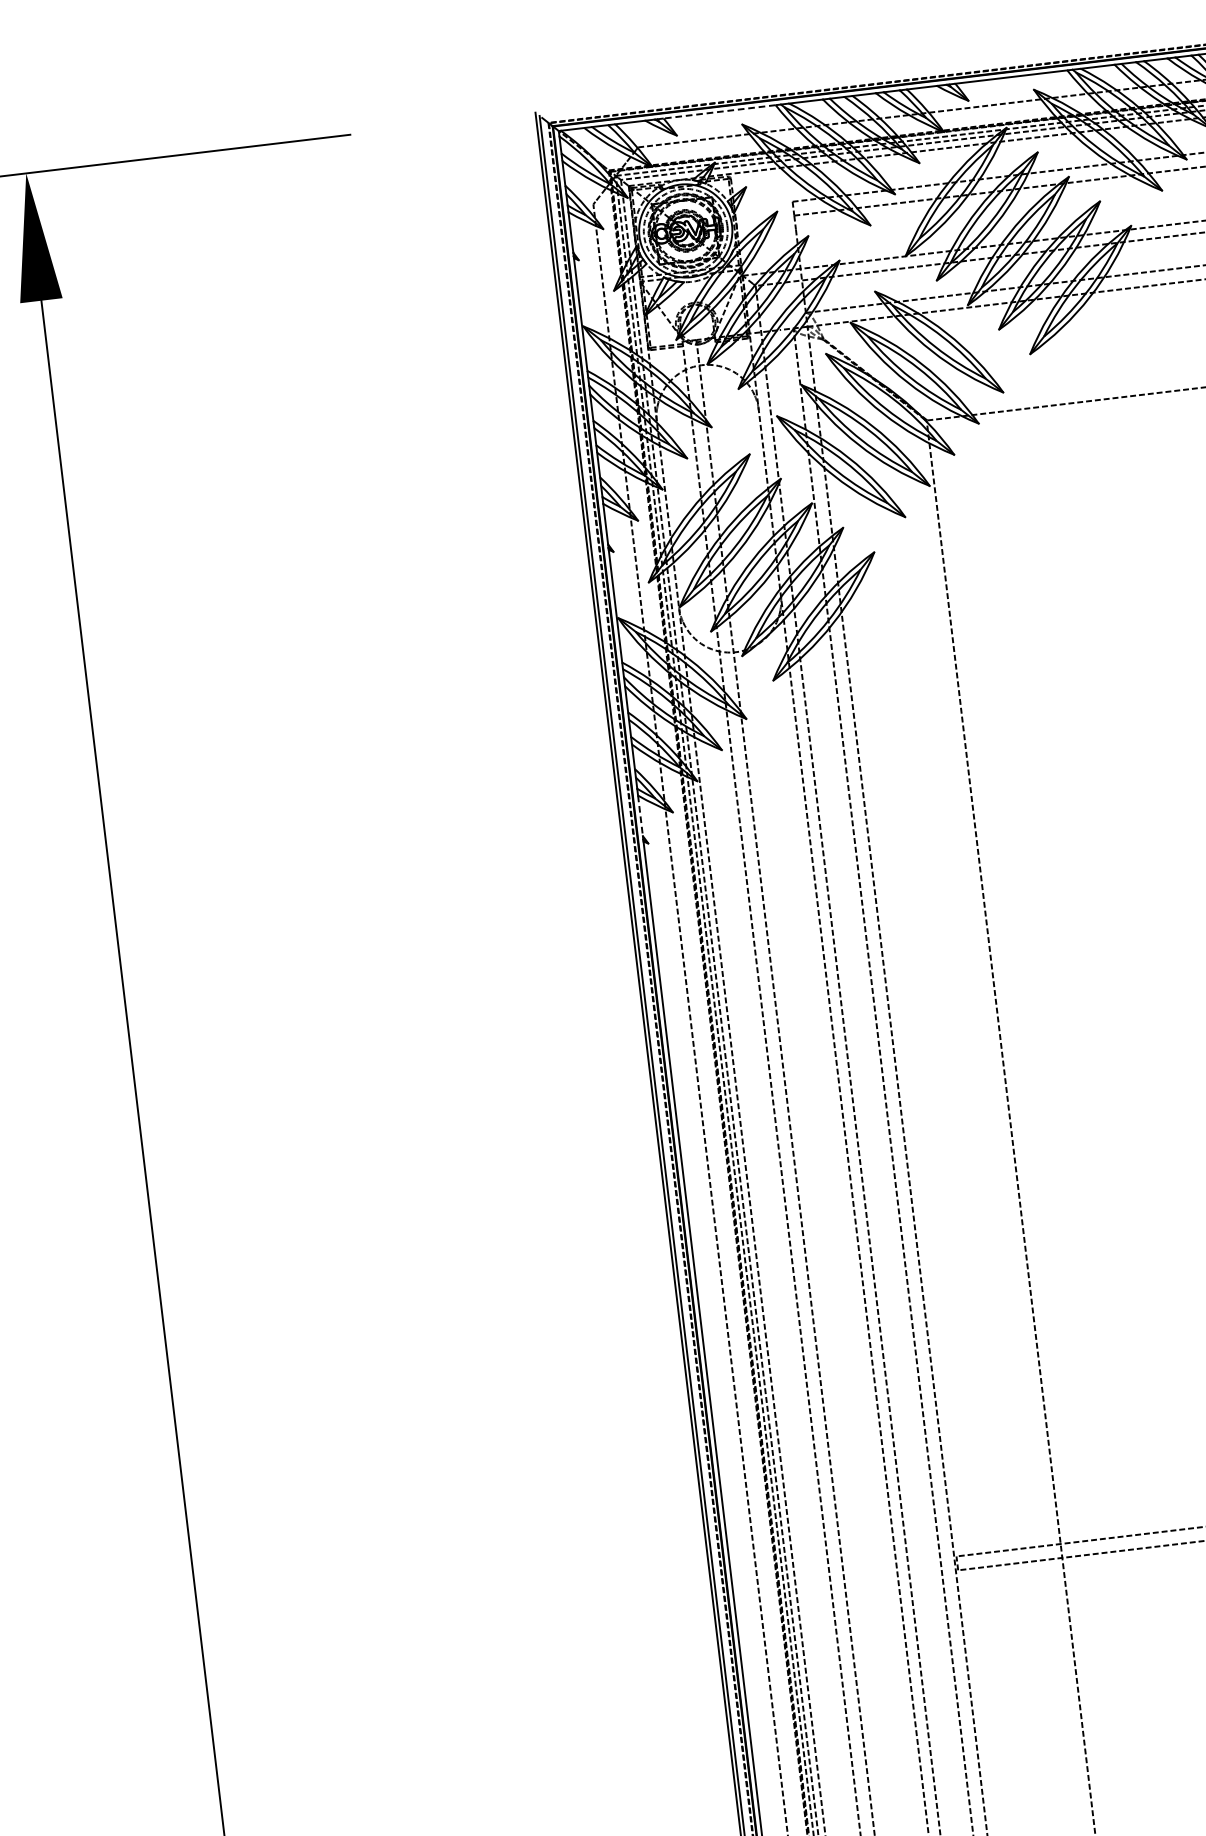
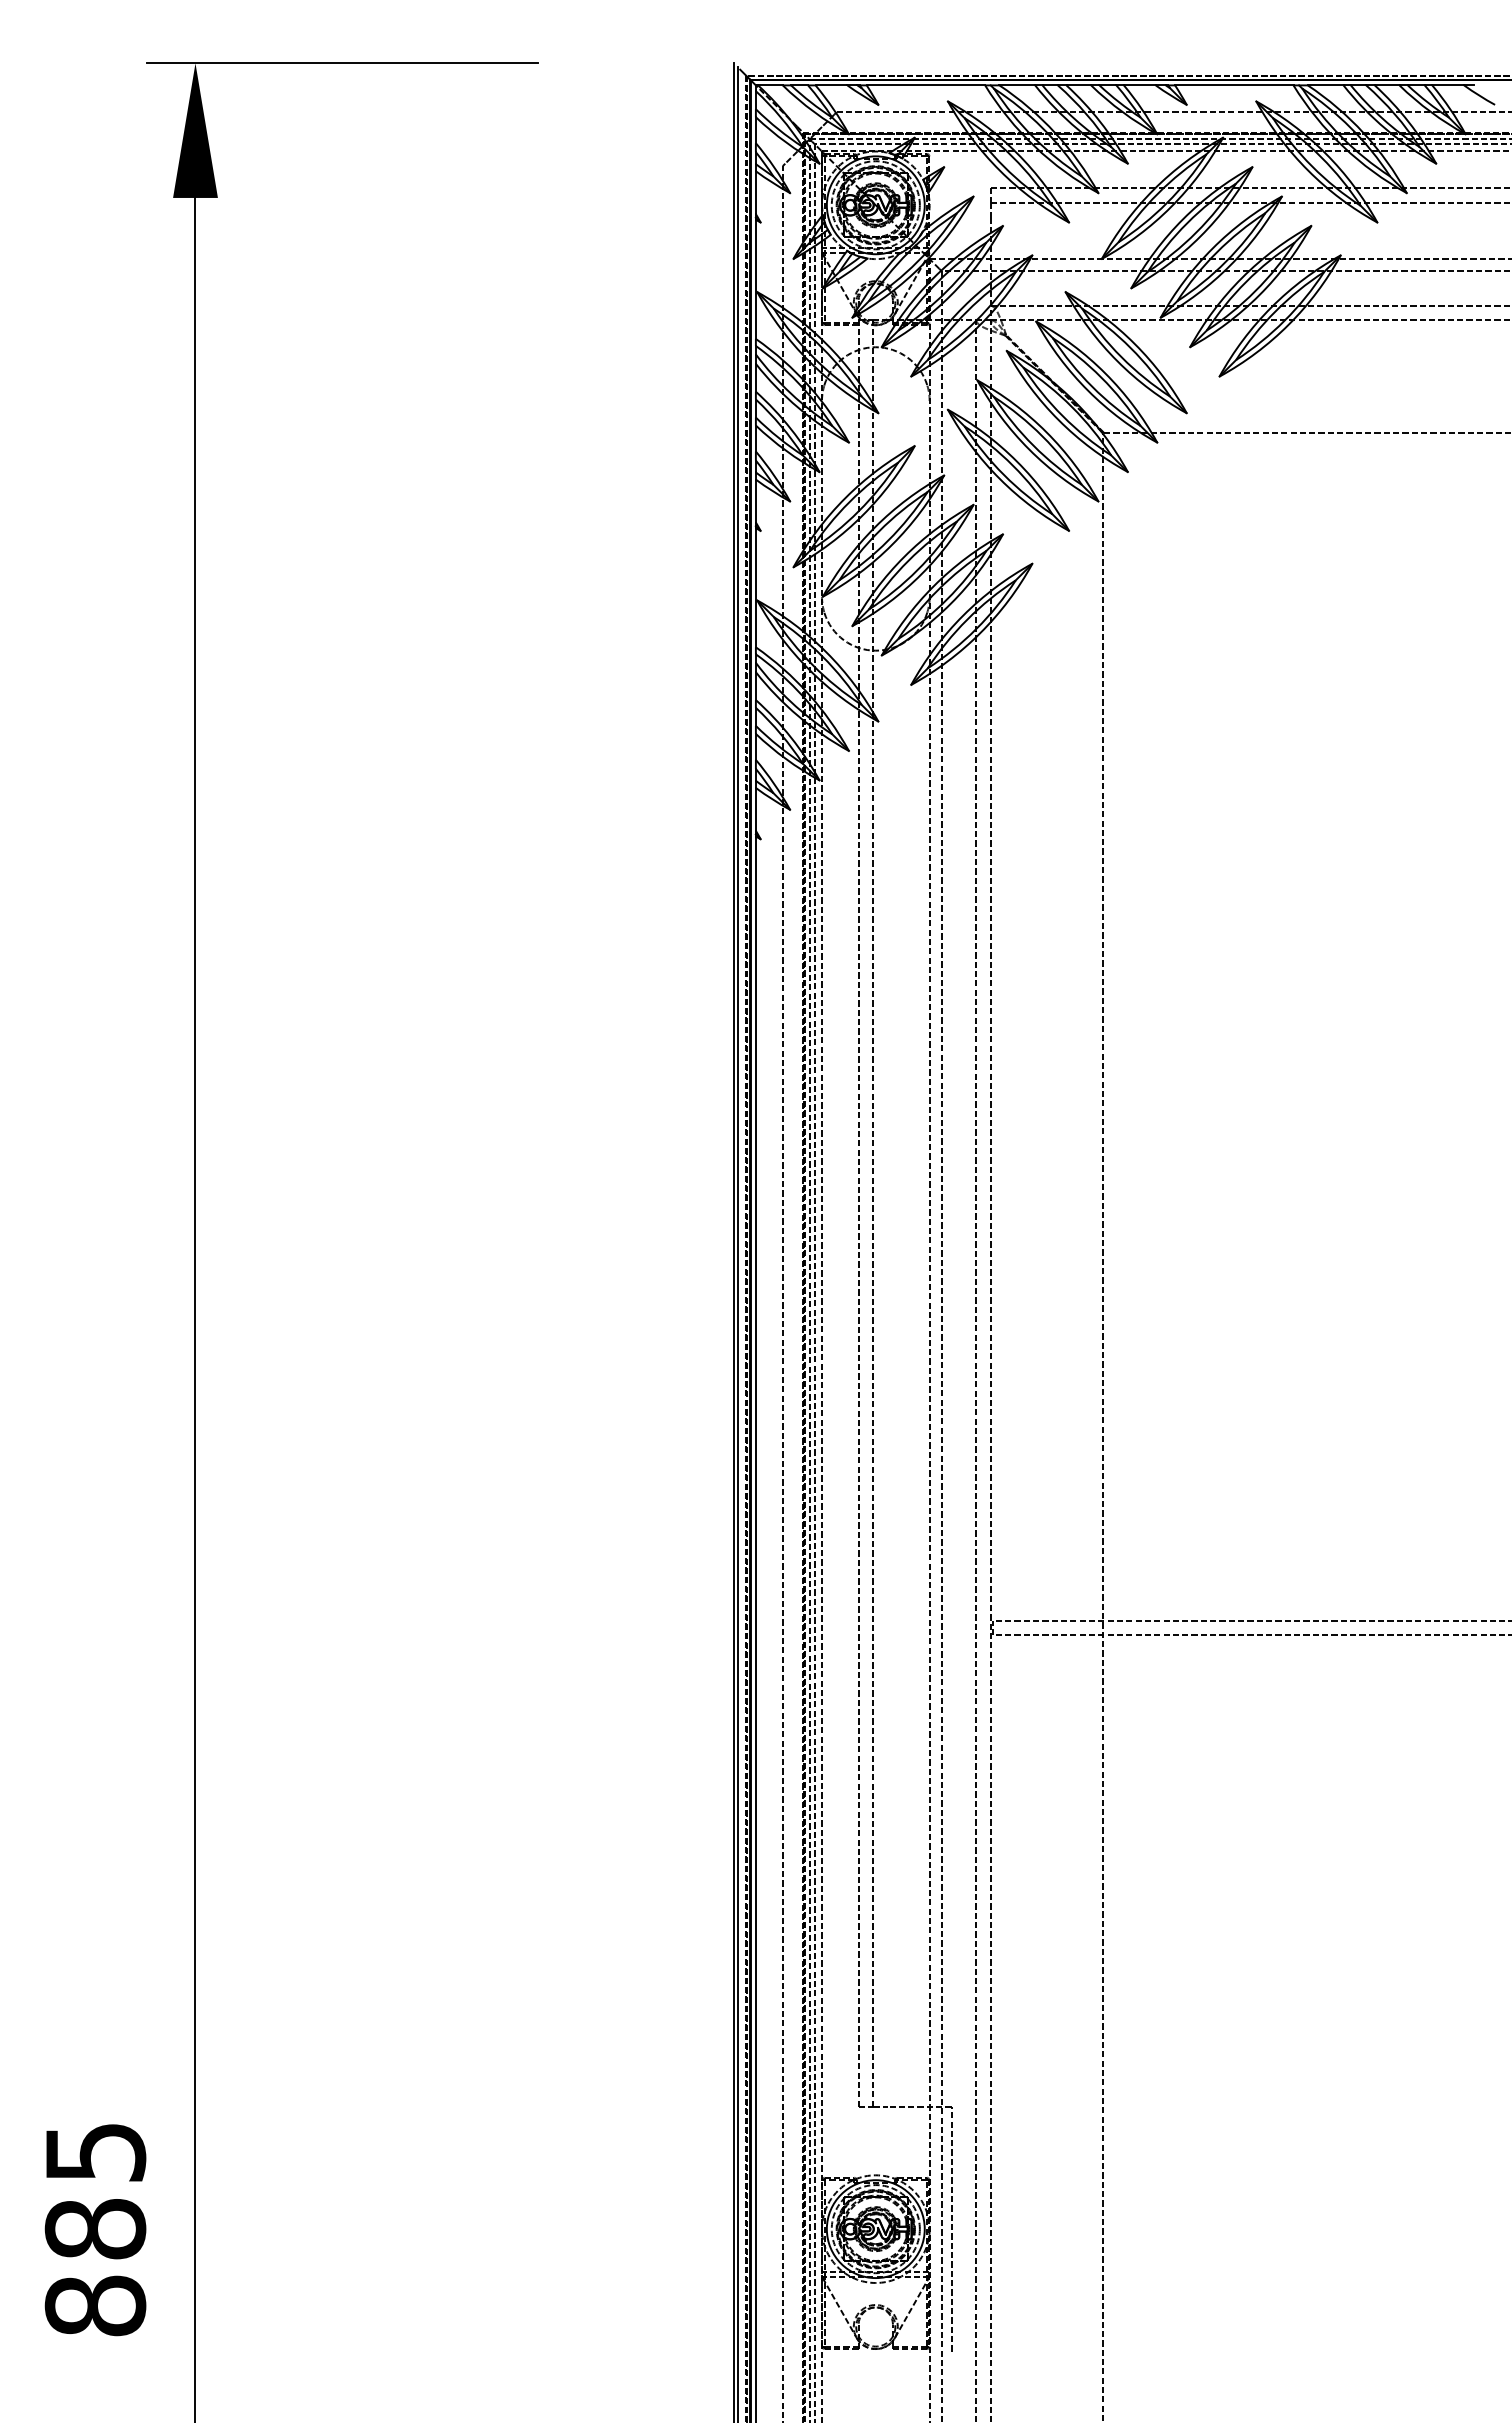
line: (719, 112) -> (925, 85), dashed -> solid
line: (640, 816) -> (755, 809), dashed -> solid

